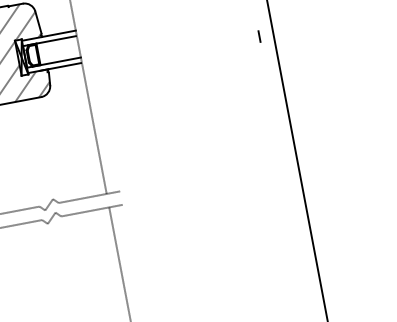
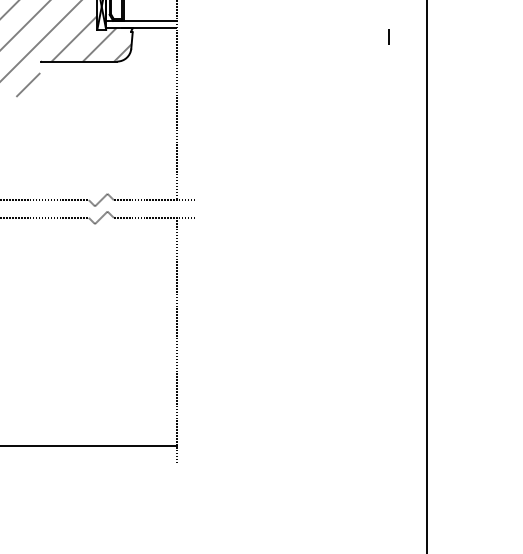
line: (259, 36) -> (388, 36), moved

